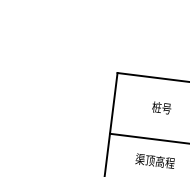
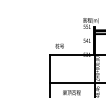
text: (161, 106) -> (59, 45), moved

